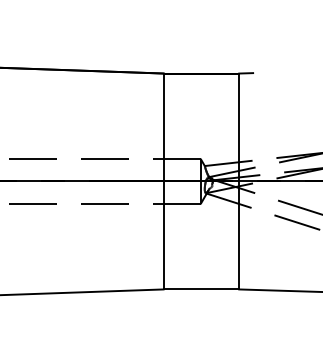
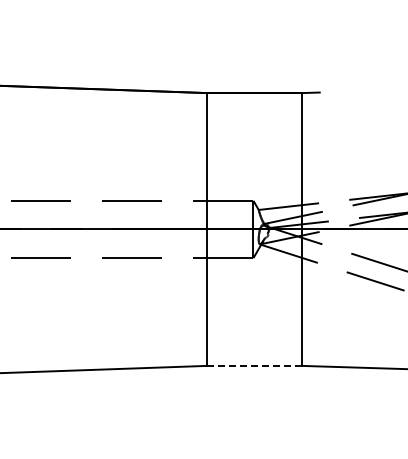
line: (201, 289) -> (254, 365), solid -> dashed

